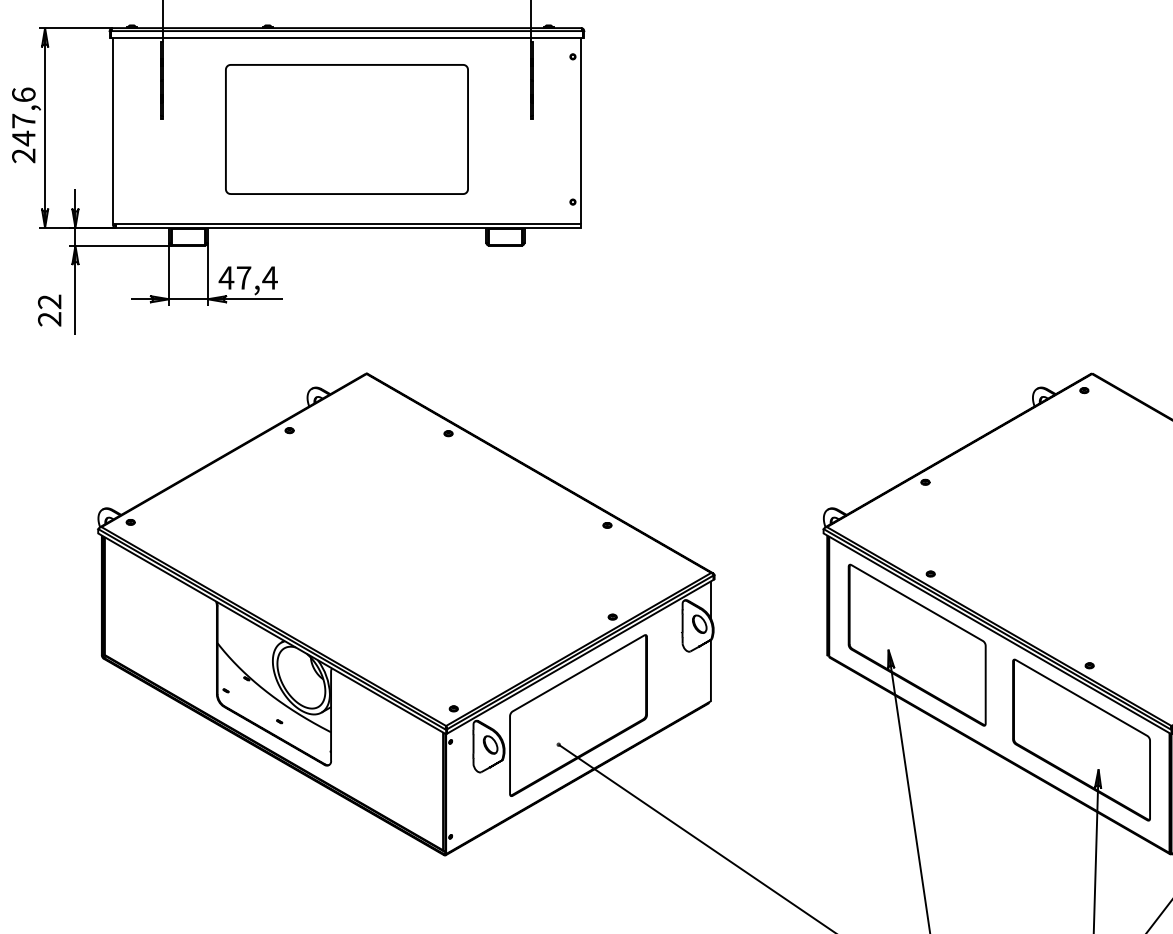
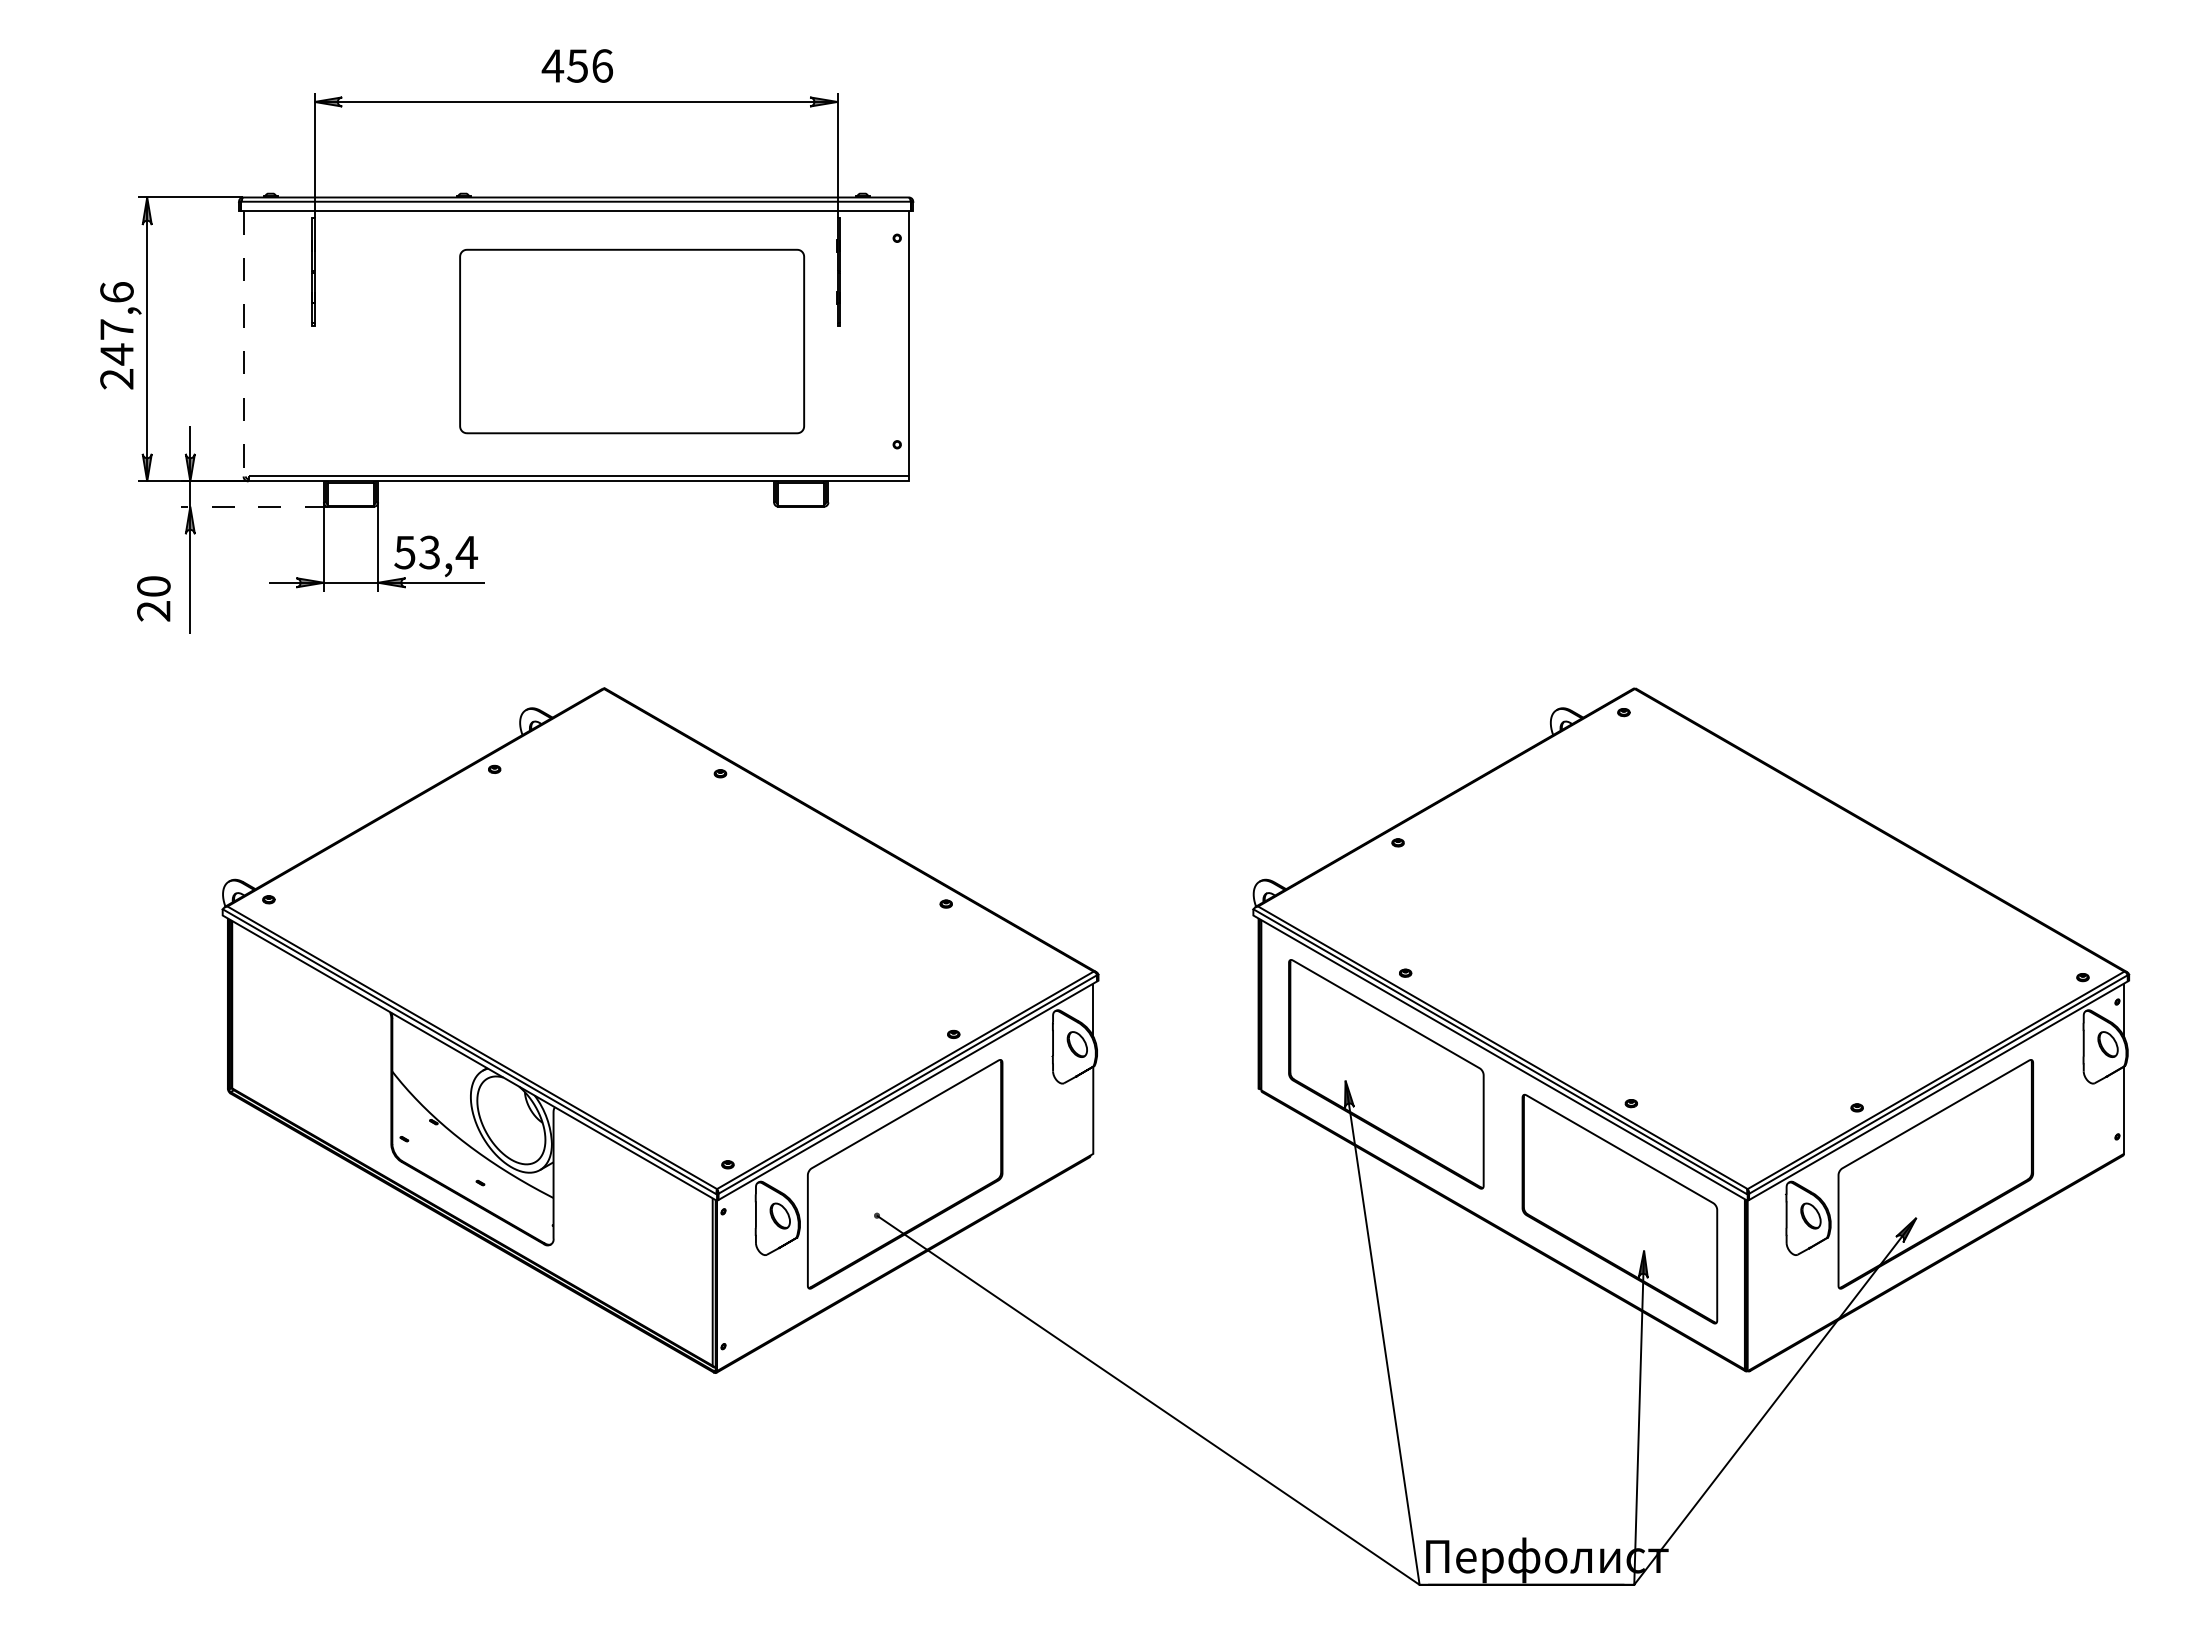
part: (347, 129) -> (632, 341), moved
line: (112, 132) -> (243, 346), solid -> dashed
line: (120, 245) -> (254, 506), solid -> dashed
text: (234, 277) -> (416, 552), 47,4 -> 53,4
text: (49, 301) -> (153, 586), 22 -> 20

